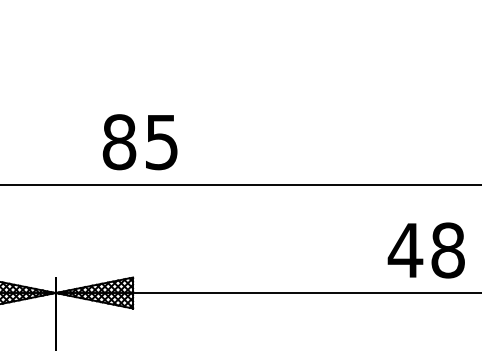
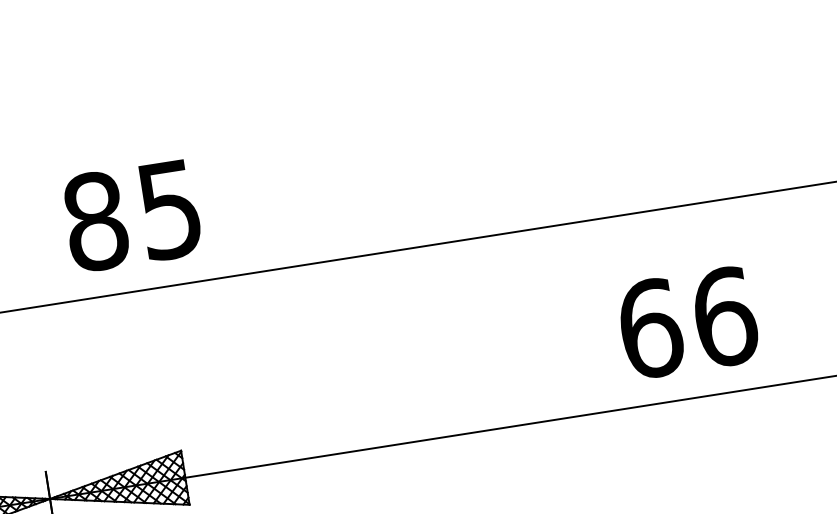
text: (139, 142) -> (130, 216), moved
text: (426, 250) -> (687, 322), 48 -> 66

